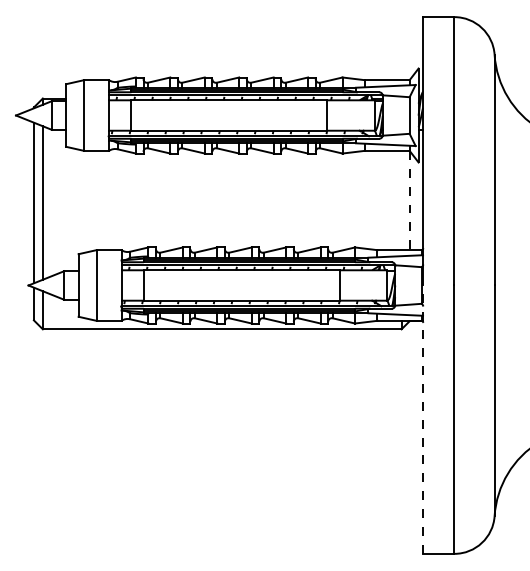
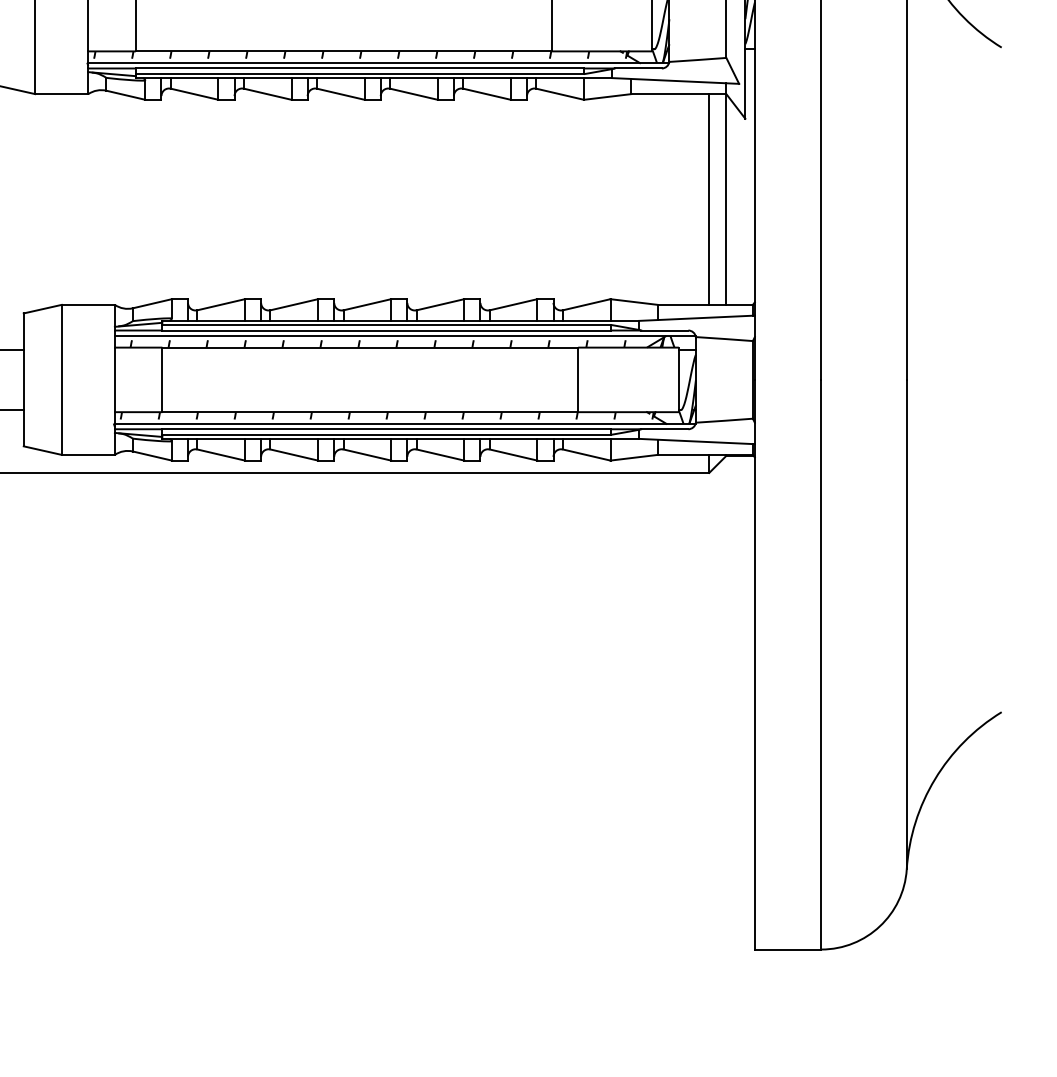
line: (401, 200) -> (709, 199), added
line: (409, 200) -> (726, 199), dashed -> solid
line: (423, 419) -> (755, 664), dashed -> solid

